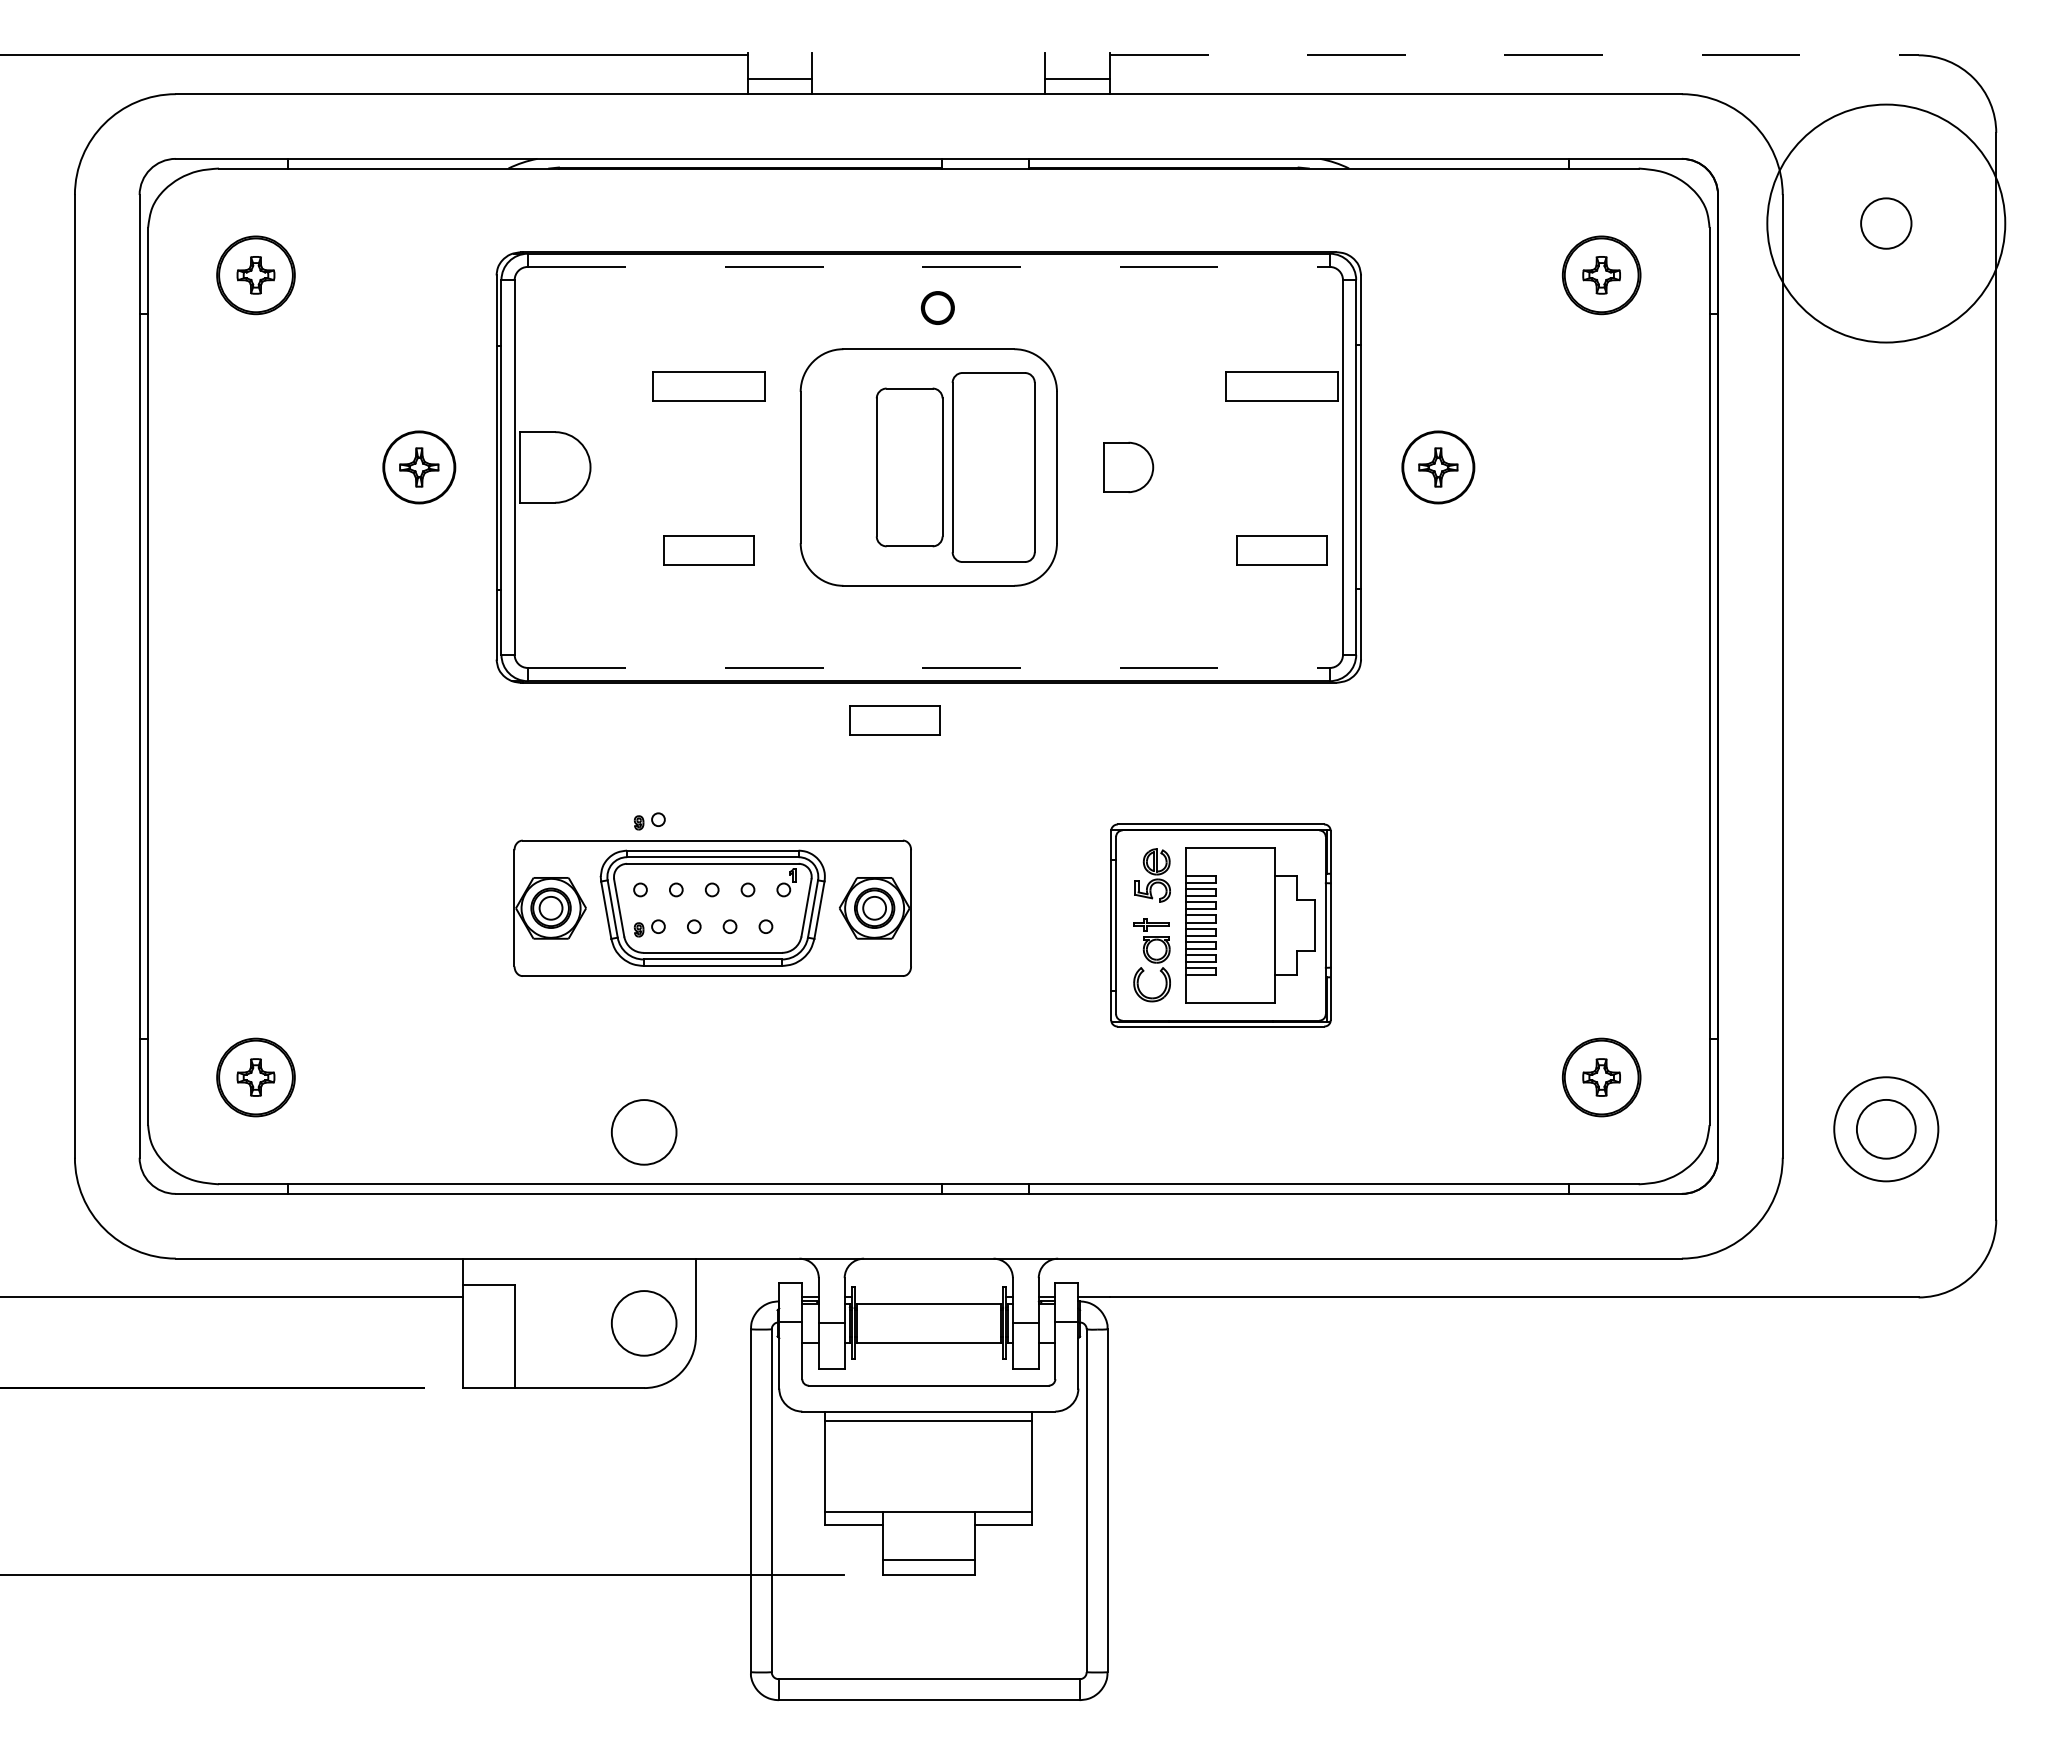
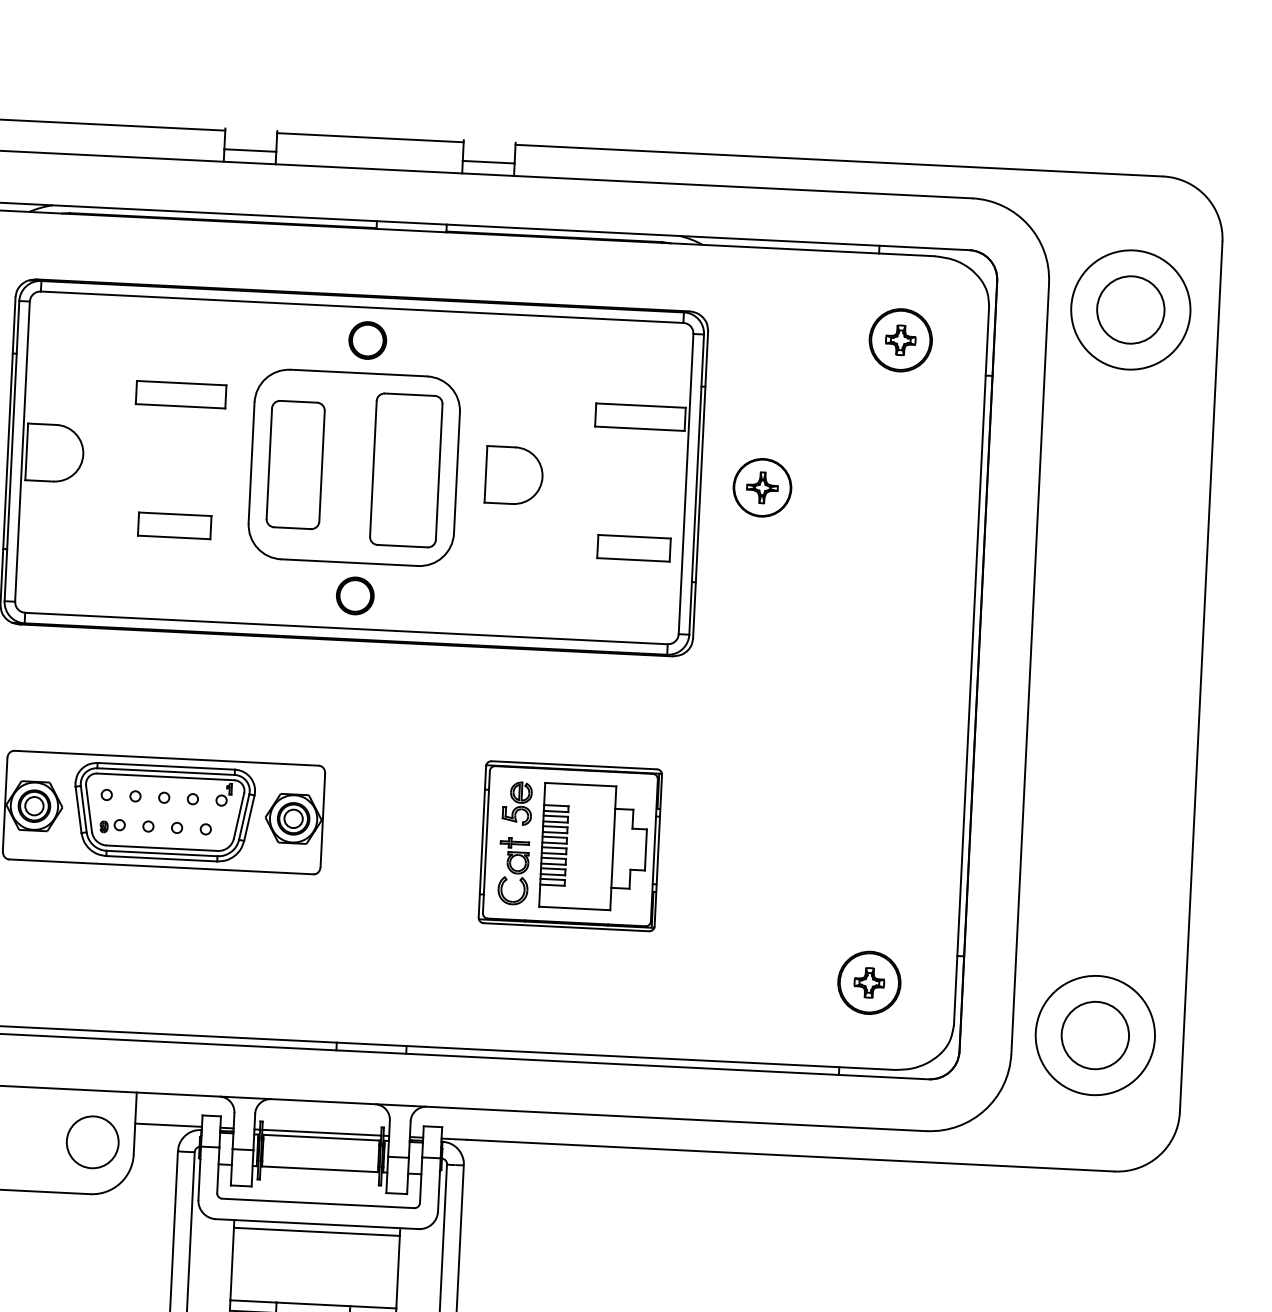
line: (928, 55) -> (370, 137), added
line: (1514, 55) -> (839, 160), dashed -> solid
circle: (1885, 223) -> (1130, 309), size x0.62
circle: (1886, 223) -> (1131, 309), size x1.67
line: (929, 266) -> (362, 306), dashed -> solid
part: (937, 307) -> (367, 340), size x1.43
part: (909, 467) -> (295, 465), moved
part: (1128, 467) -> (514, 475), size x1.43
part: (937, 626) -> (355, 595), added
line: (929, 668) -> (346, 628), dashed -> solid
part: (894, 720) -> (316, 669), removed
part: (649, 821) -> (116, 740), removed
circle: (1885, 1128) -> (1094, 1034), size x1.43
circle: (1886, 1129) -> (1095, 1035), size x1.43
circle: (643, 1132) -> (99, 989), removed
line: (737, 1297) -> (168, 1125), added
line: (928, 1297) -> (321, 1132), added

